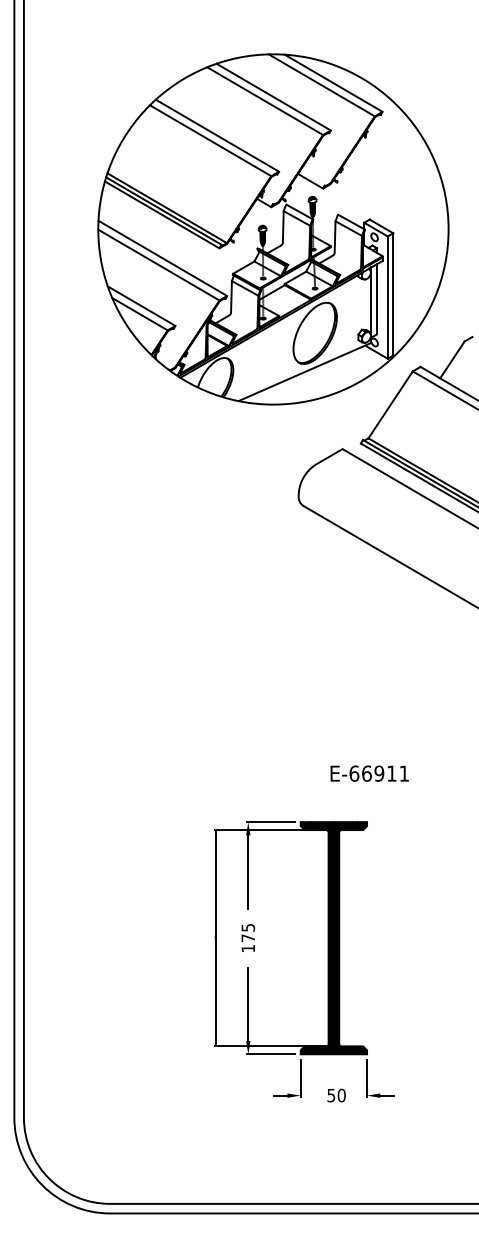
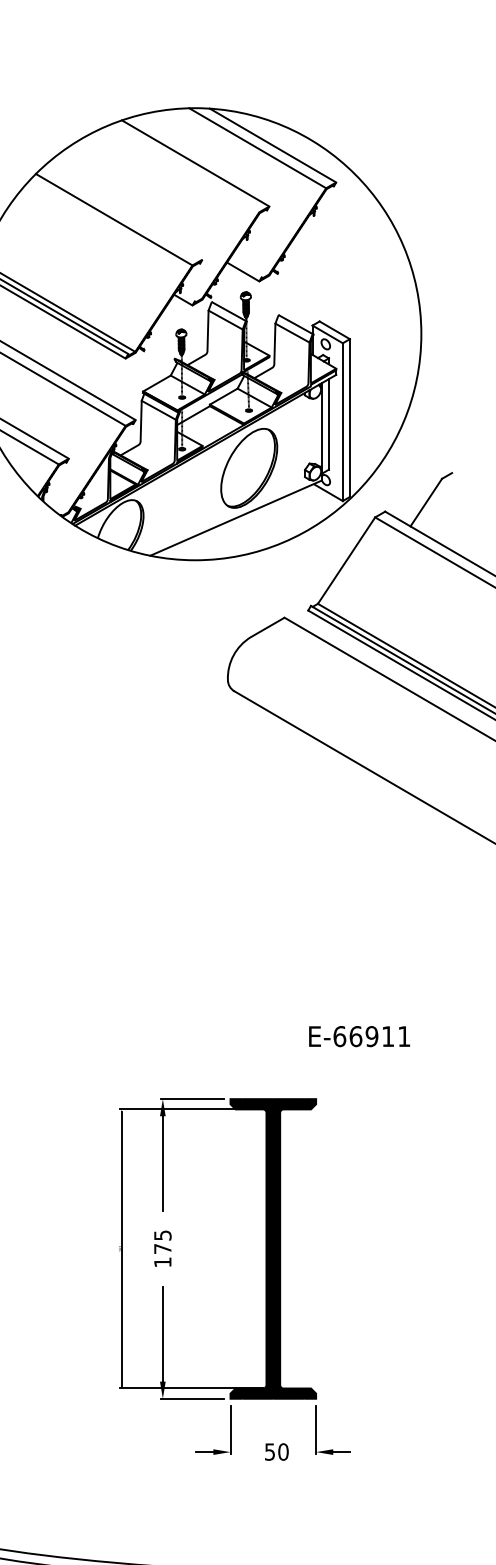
line: (265, 100) -> (185, 167), removed
line: (217, 135) -> (123, 212), removed
text: (369, 773) -> (359, 1036), moved

